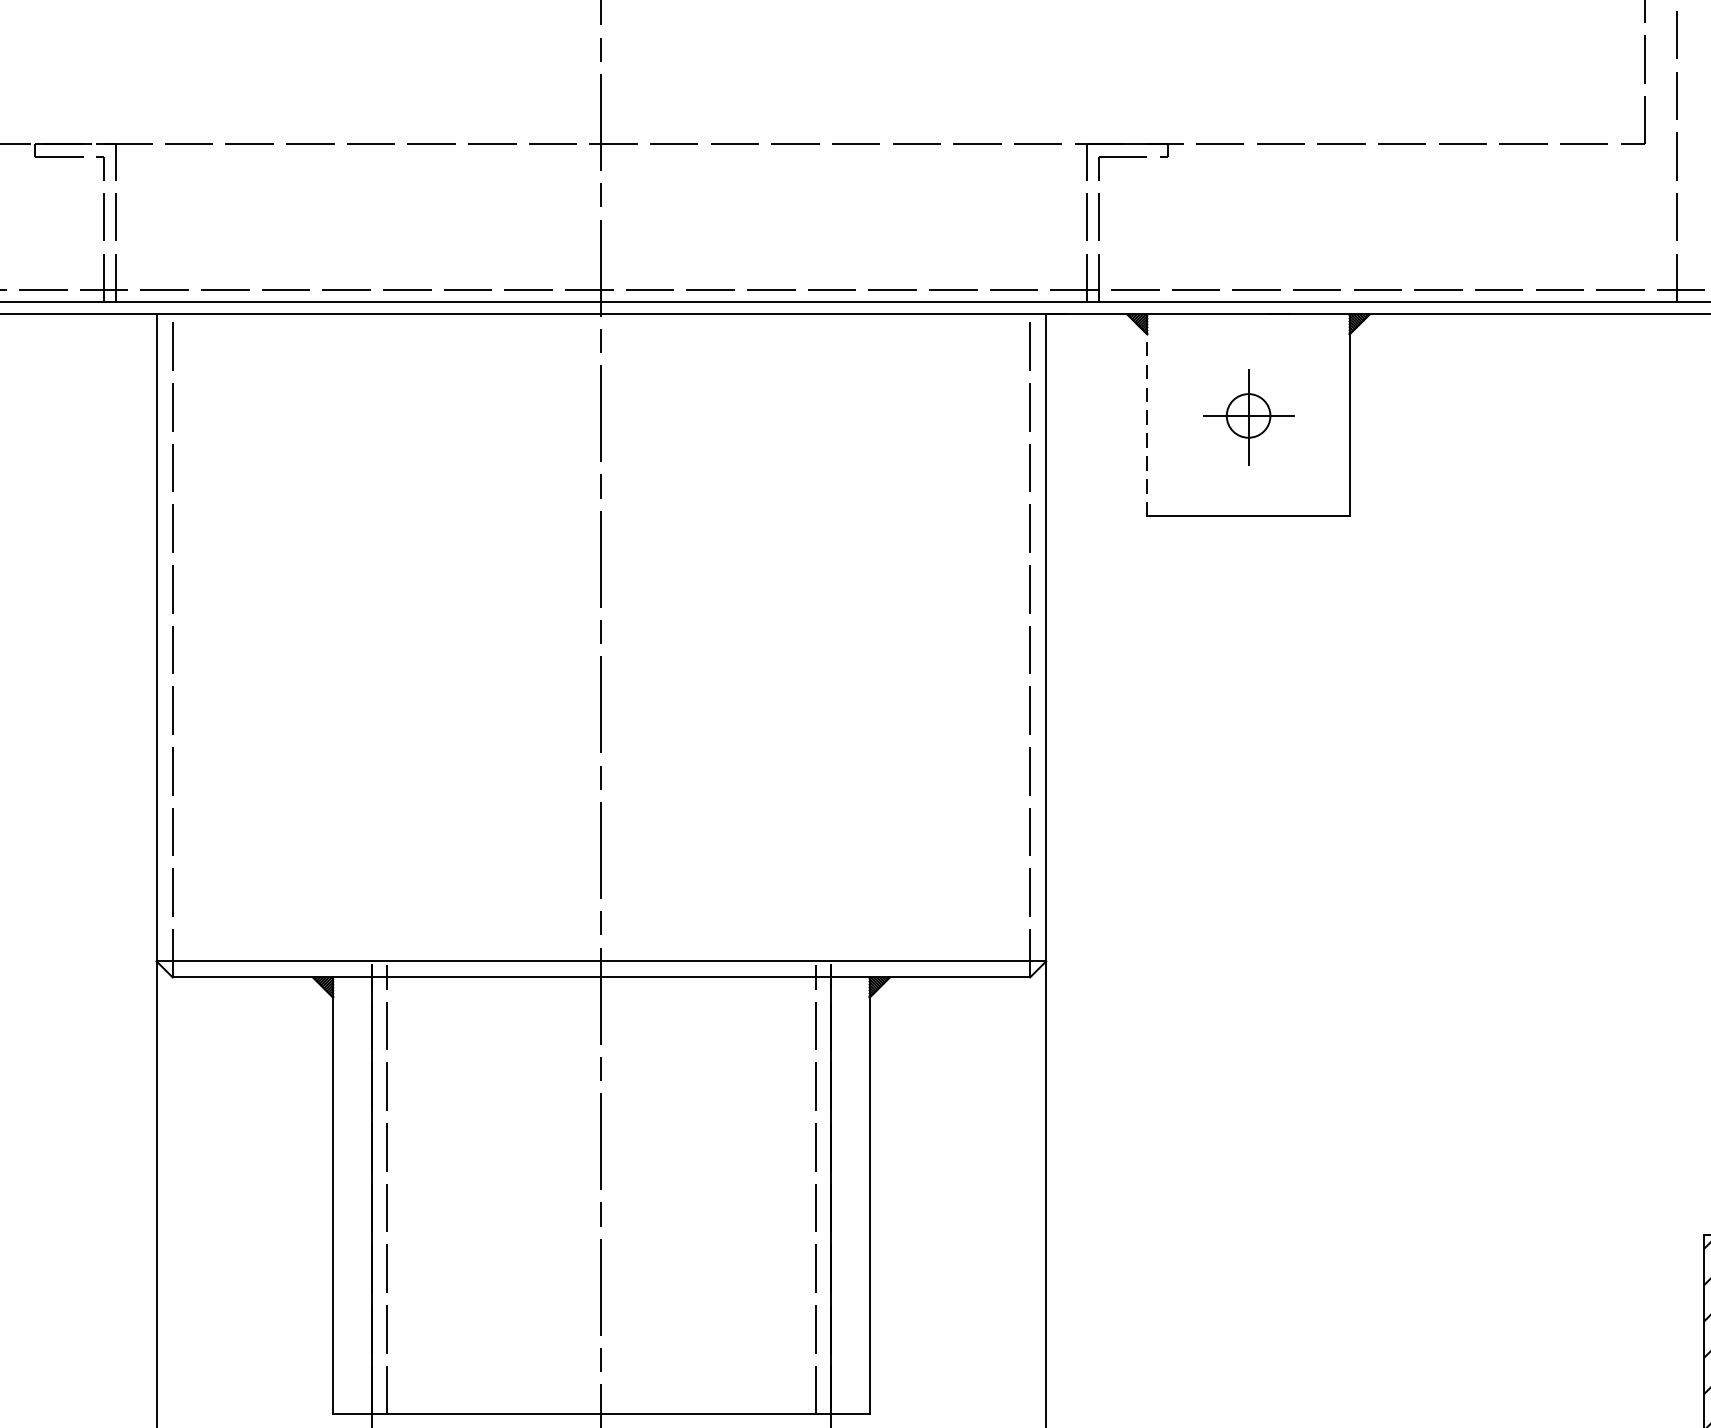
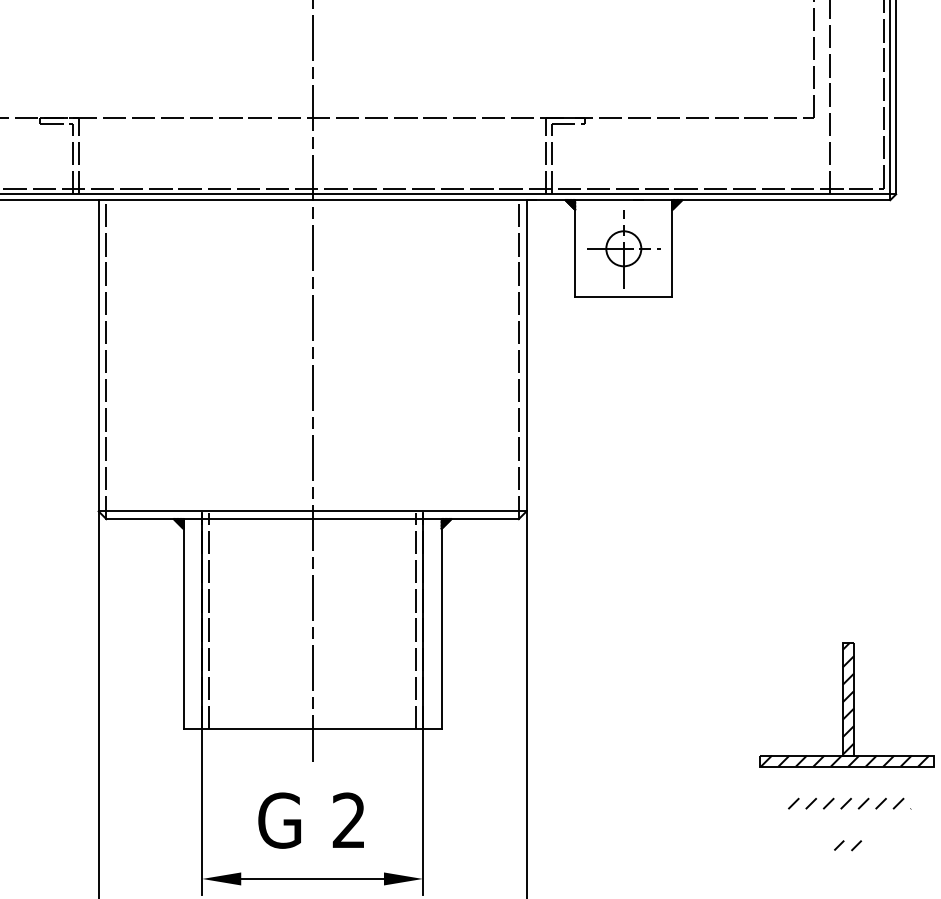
line: (1147, 414) -> (575, 248), dashed -> solid
part: (1247, 416) -> (623, 249), size x1.67

